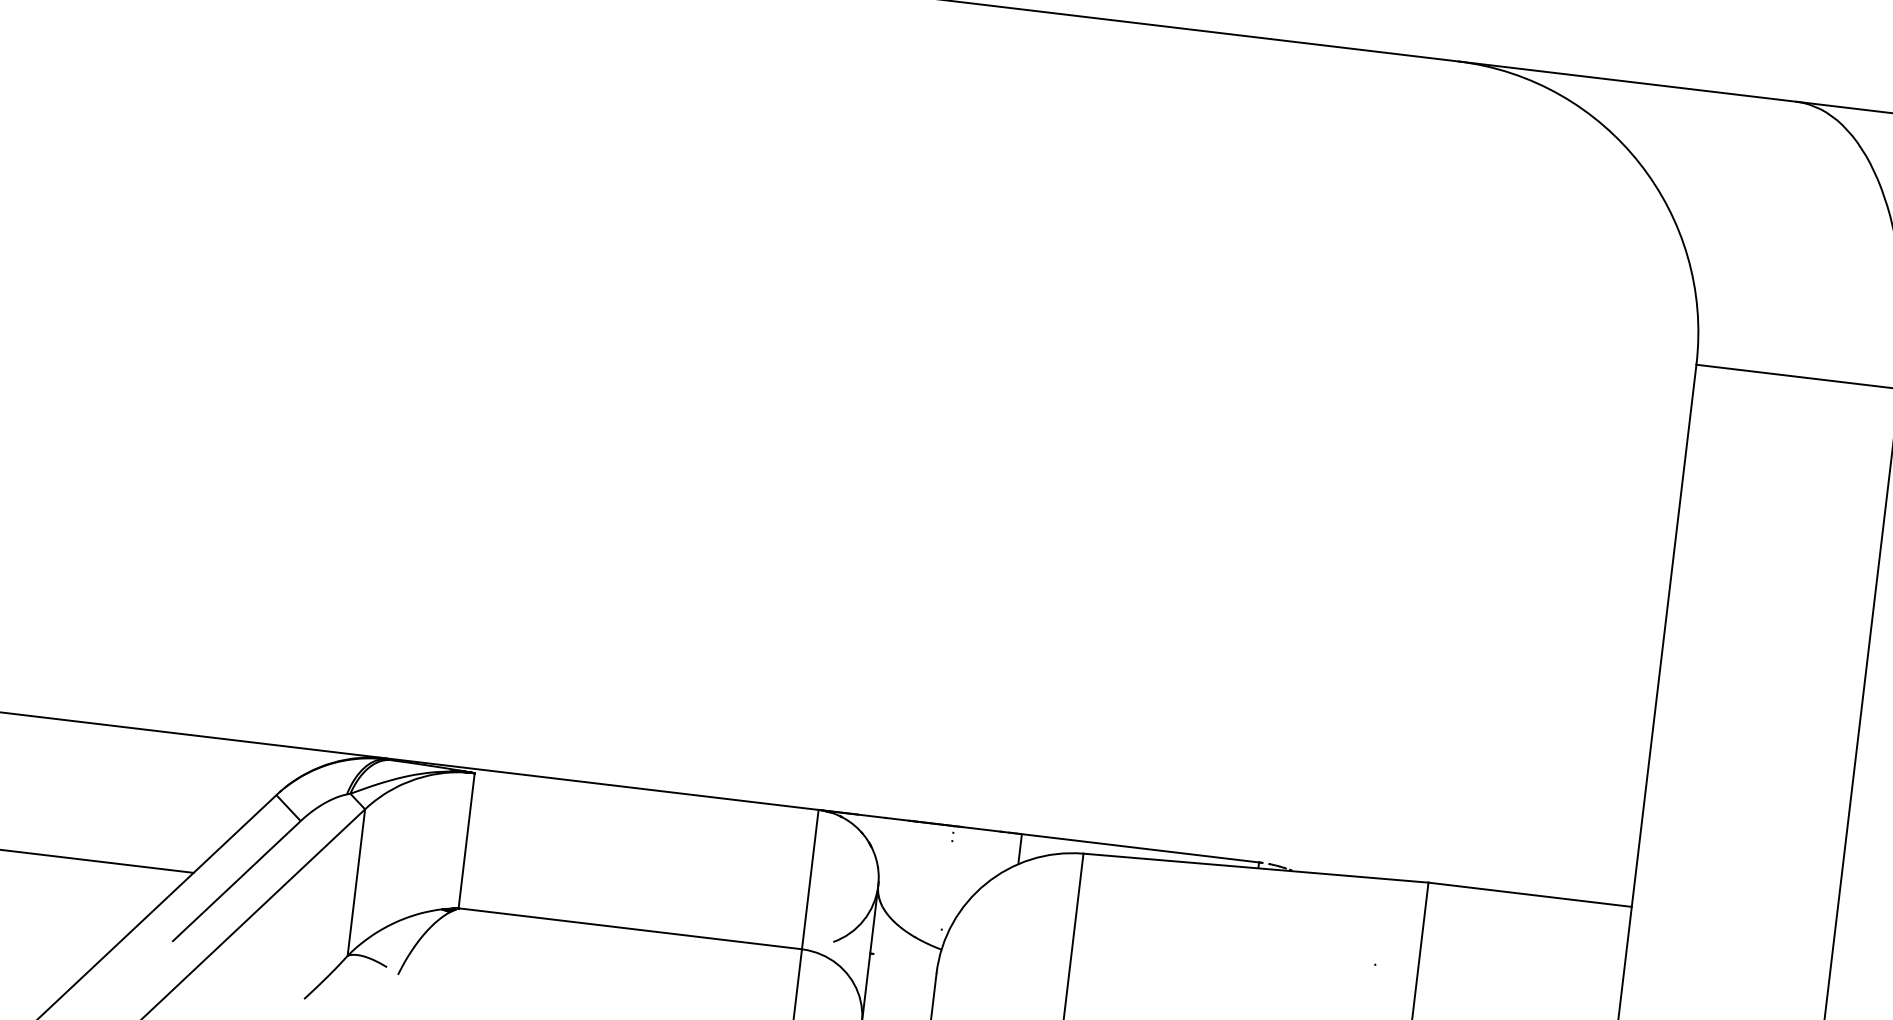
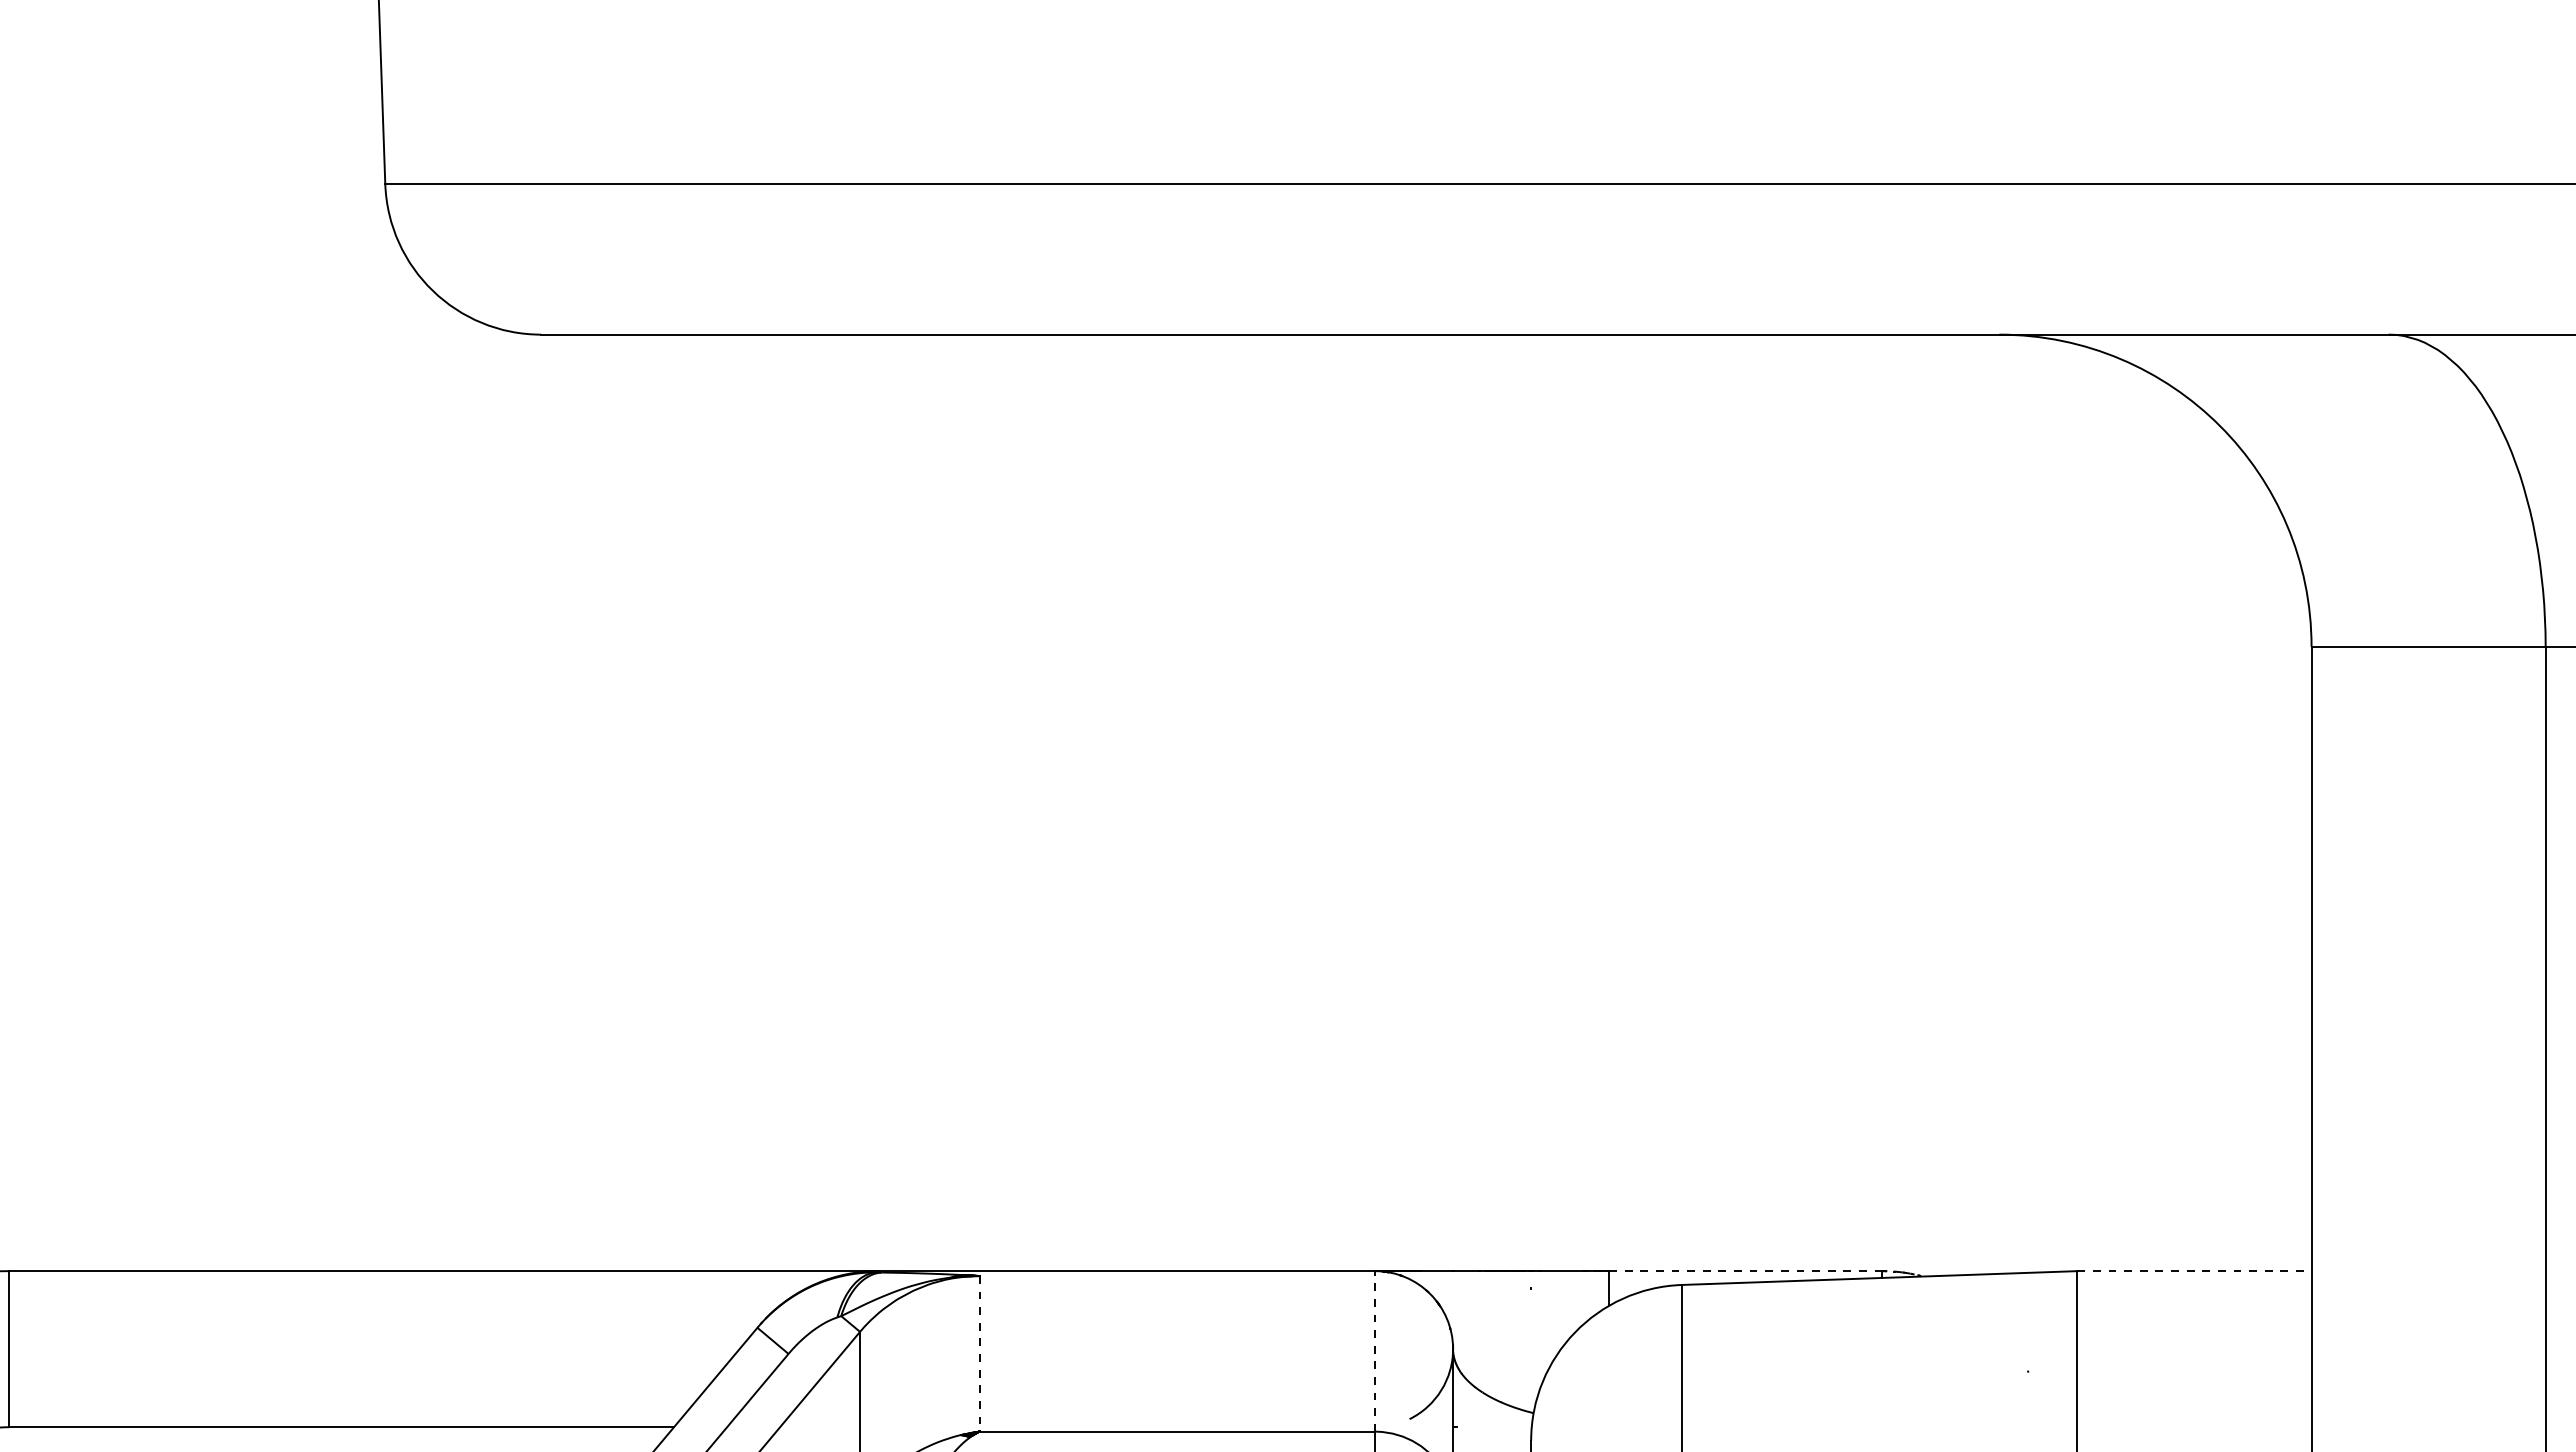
line: (466, 840) -> (979, 1353), solid -> dashed
line: (1140, 848) -> (1745, 1271), solid -> dashed
line: (810, 878) -> (1375, 1350), solid -> dashed
line: (1530, 895) -> (2194, 1271), solid -> dashed

